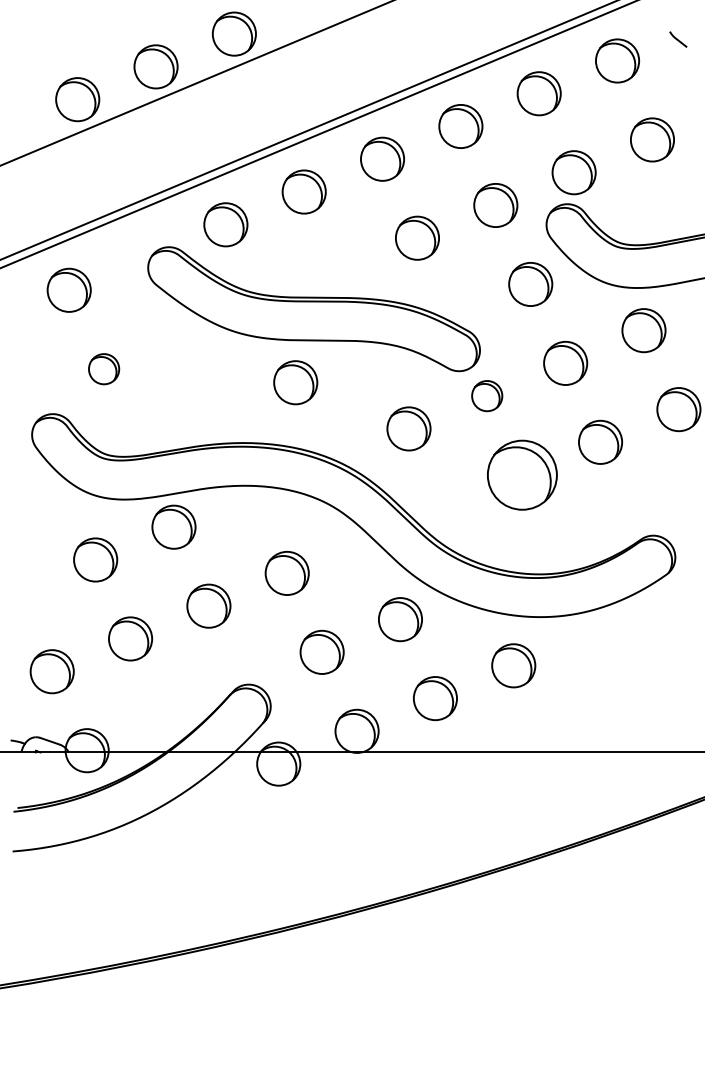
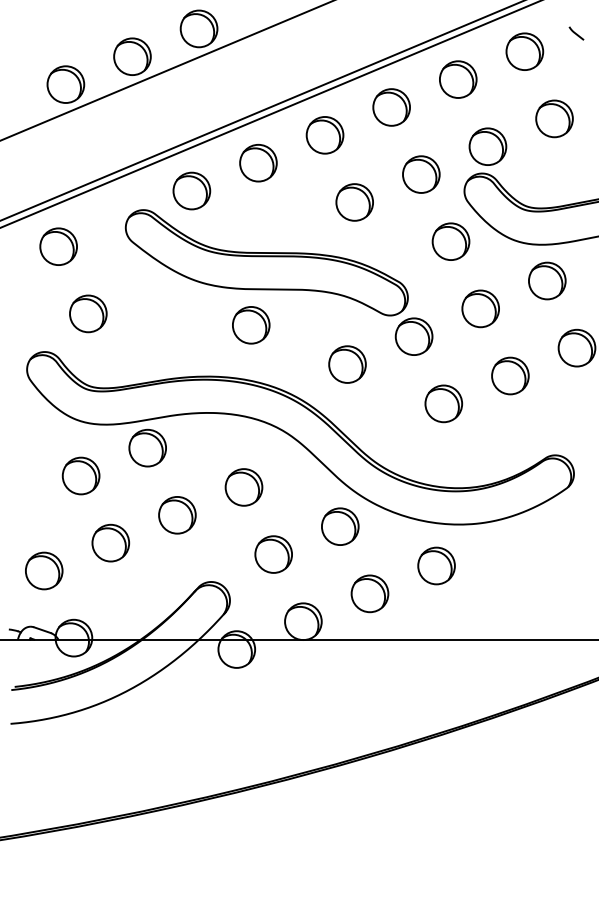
part: (103, 368) -> (87, 313), size x1.43
part: (486, 395) -> (413, 336), size x1.43
part: (521, 474) -> (443, 403), size x0.62

